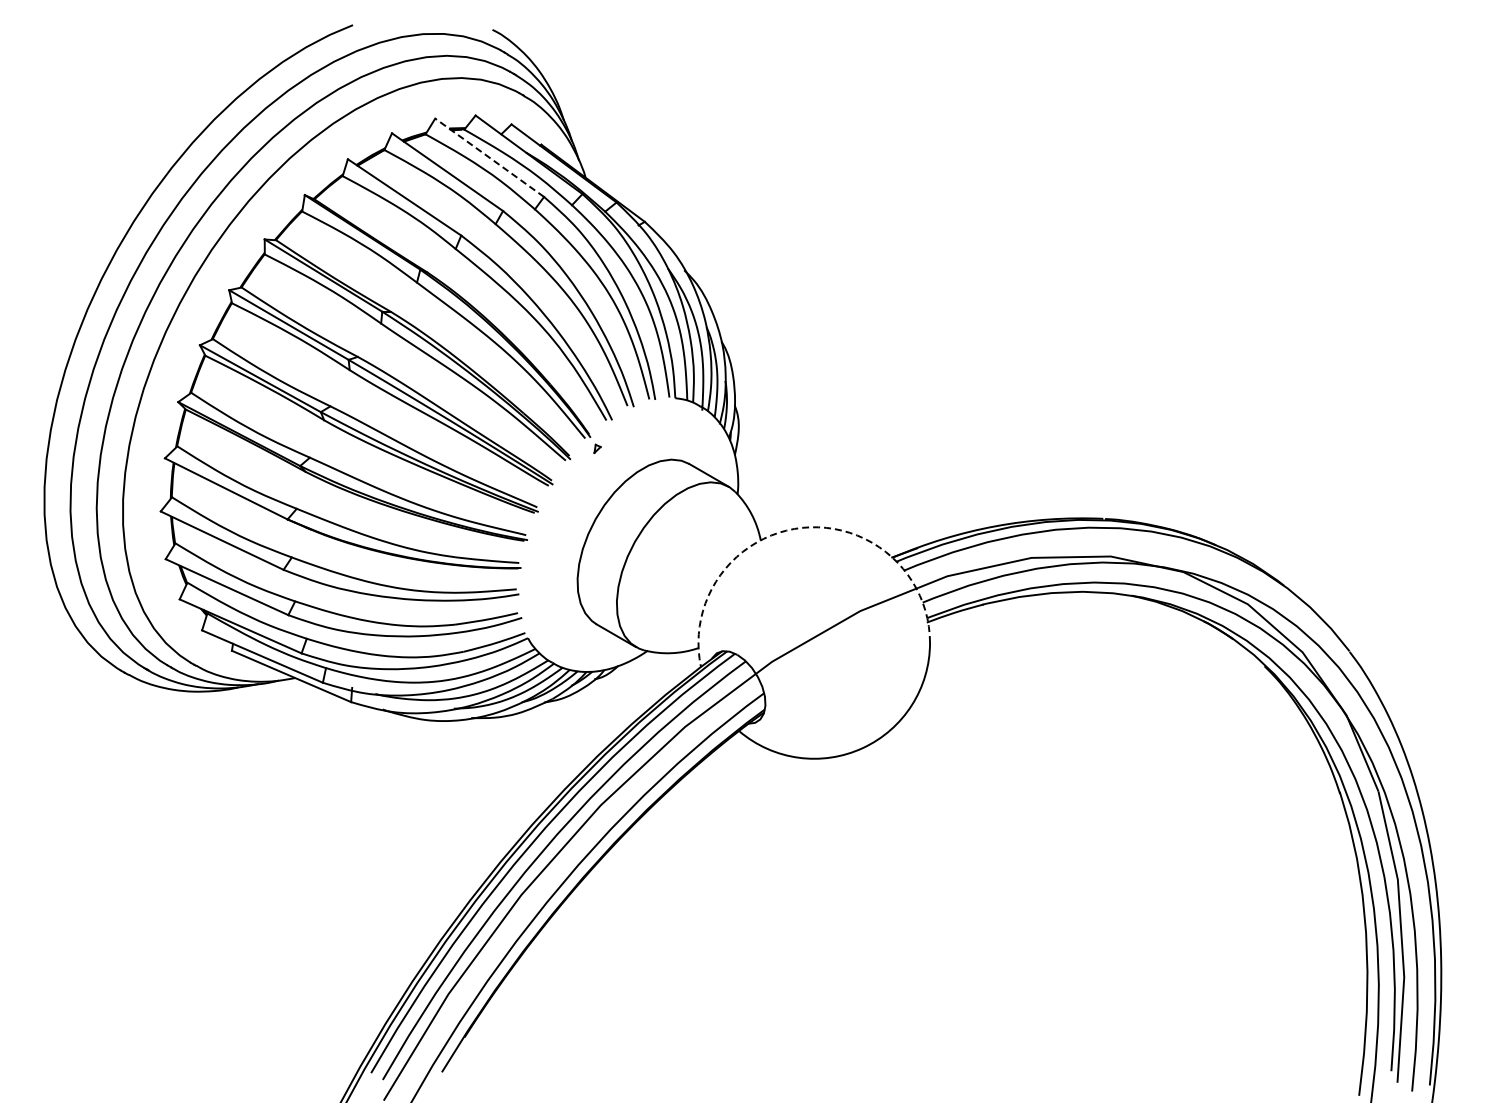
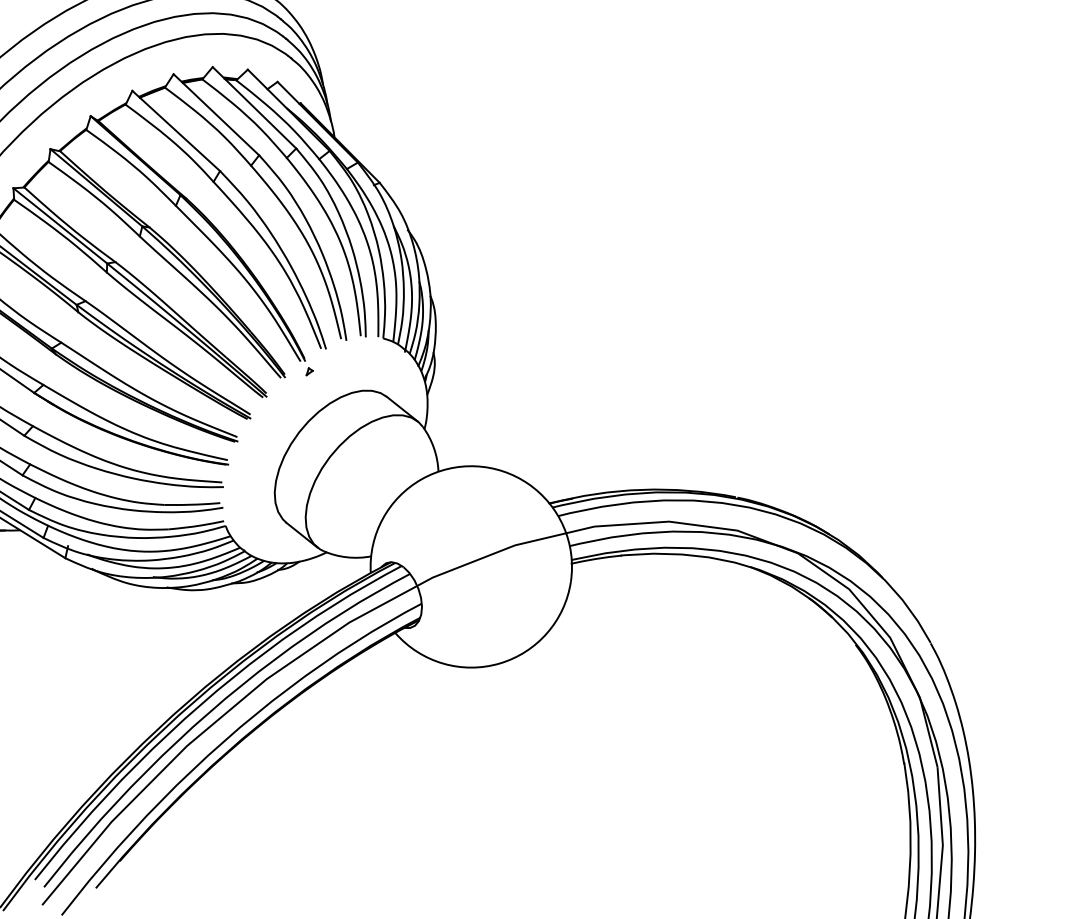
line: (489, 157) -> (254, 107), dashed -> solid
arc: (802, 527) -> (476, 466), dashed -> solid

